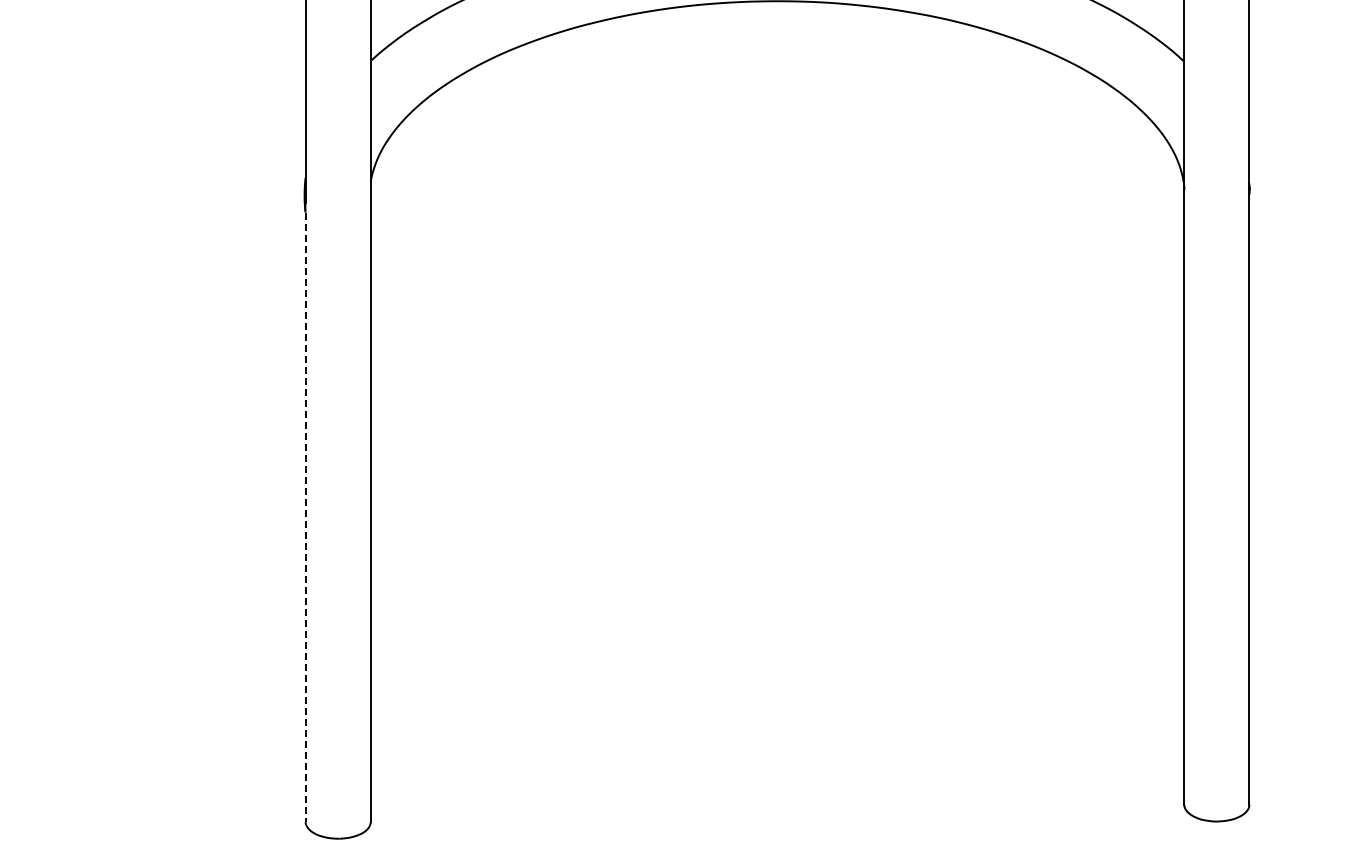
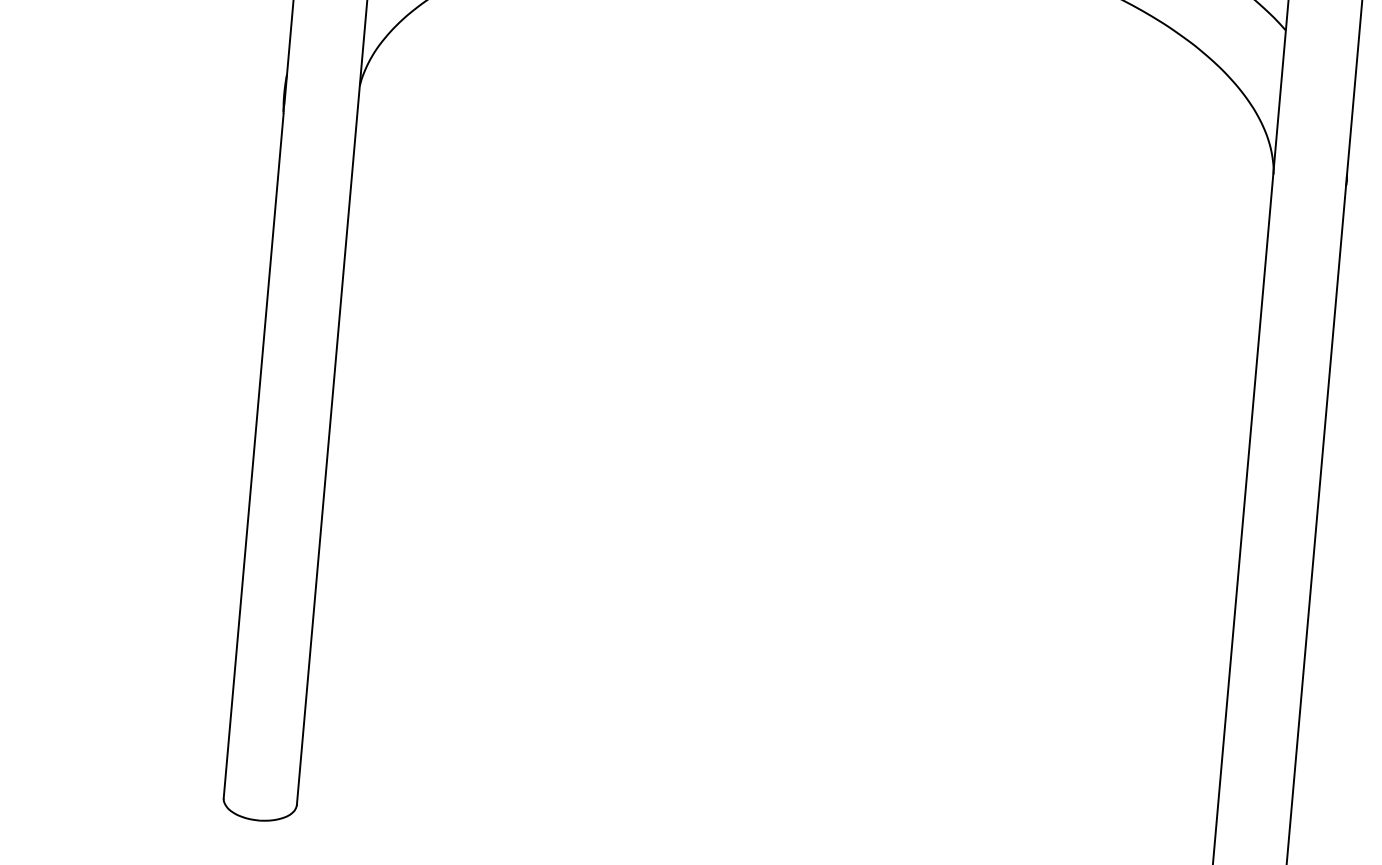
line: (305, 517) -> (253, 456), dashed -> solid

